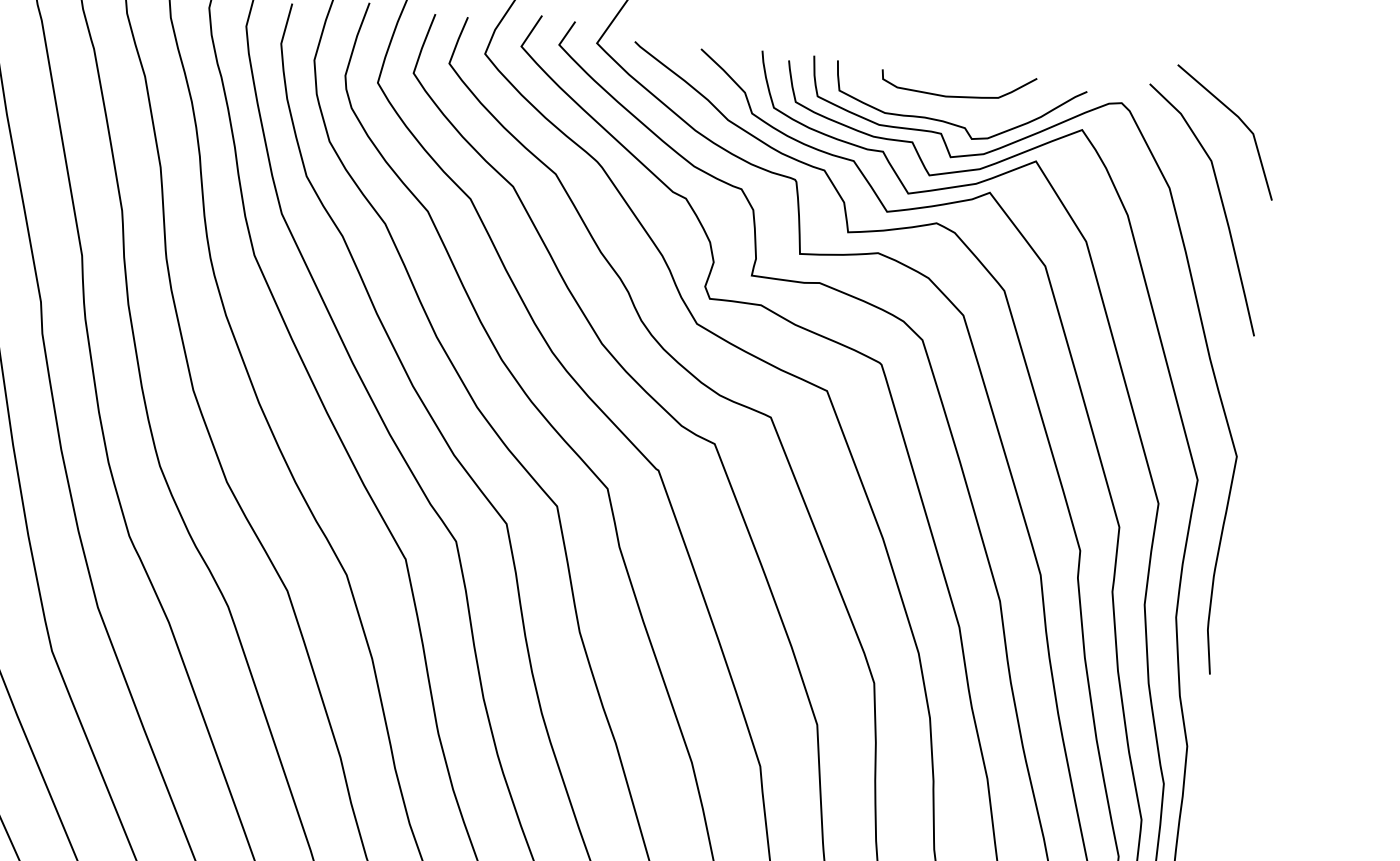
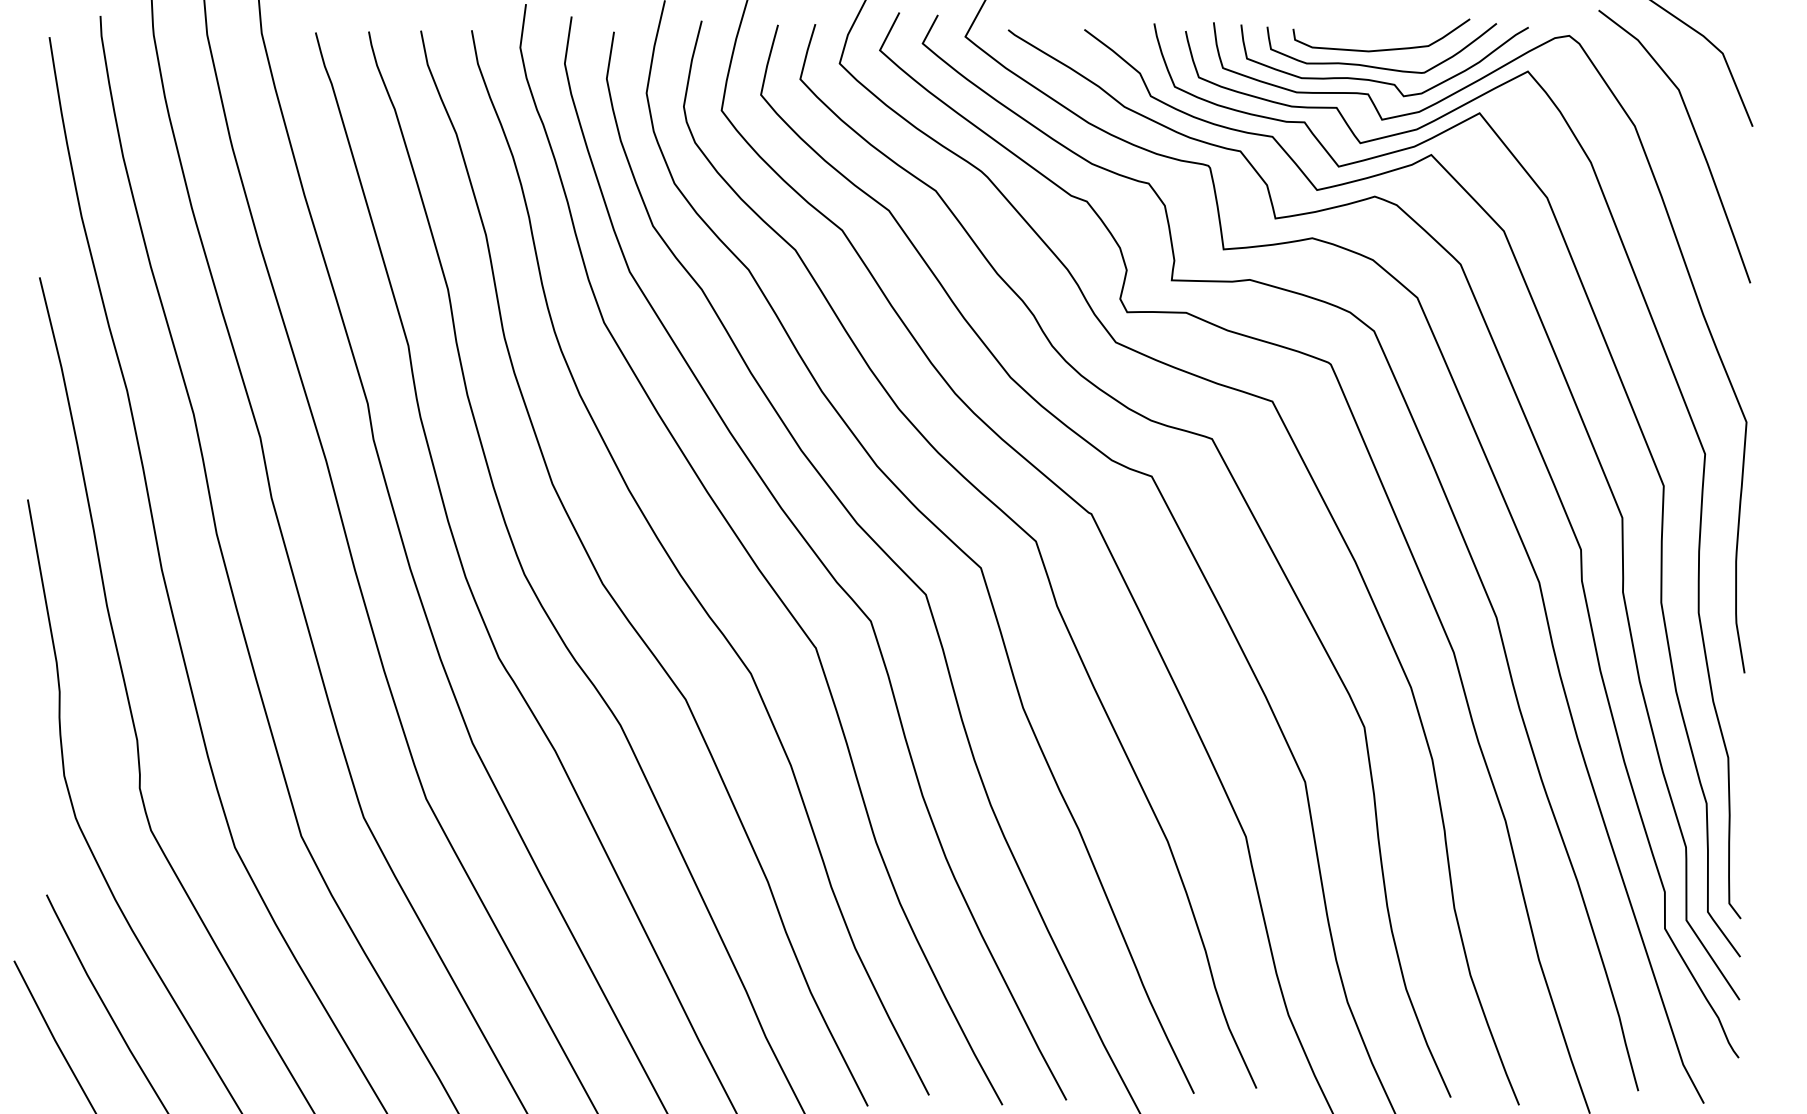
curve: (952, 110) -> (1377, 66), added

